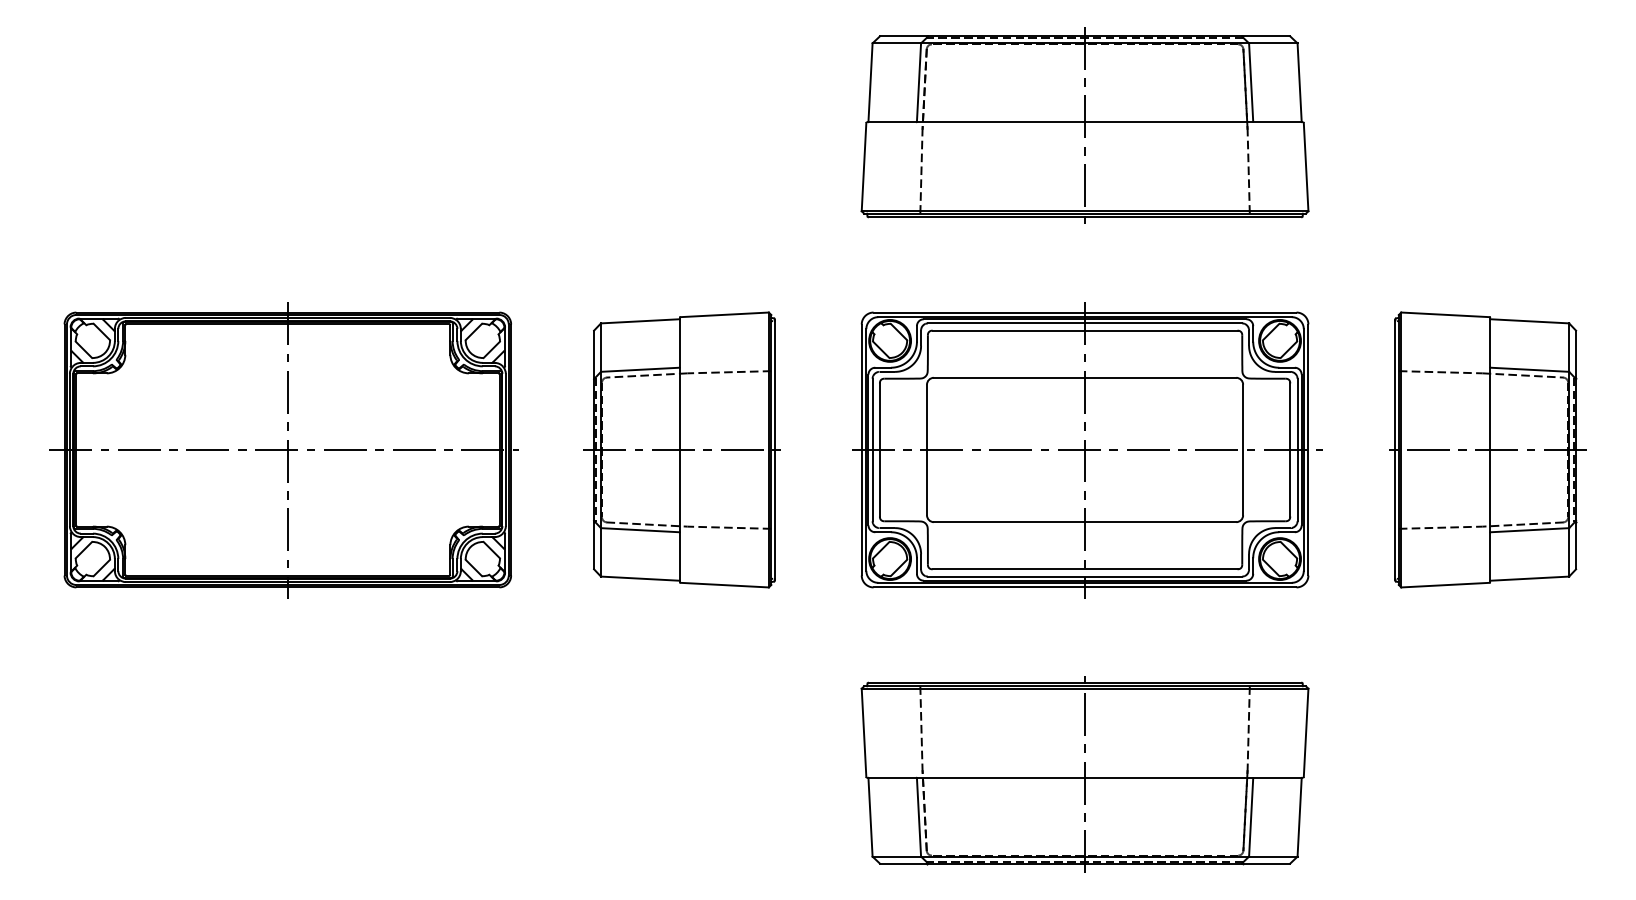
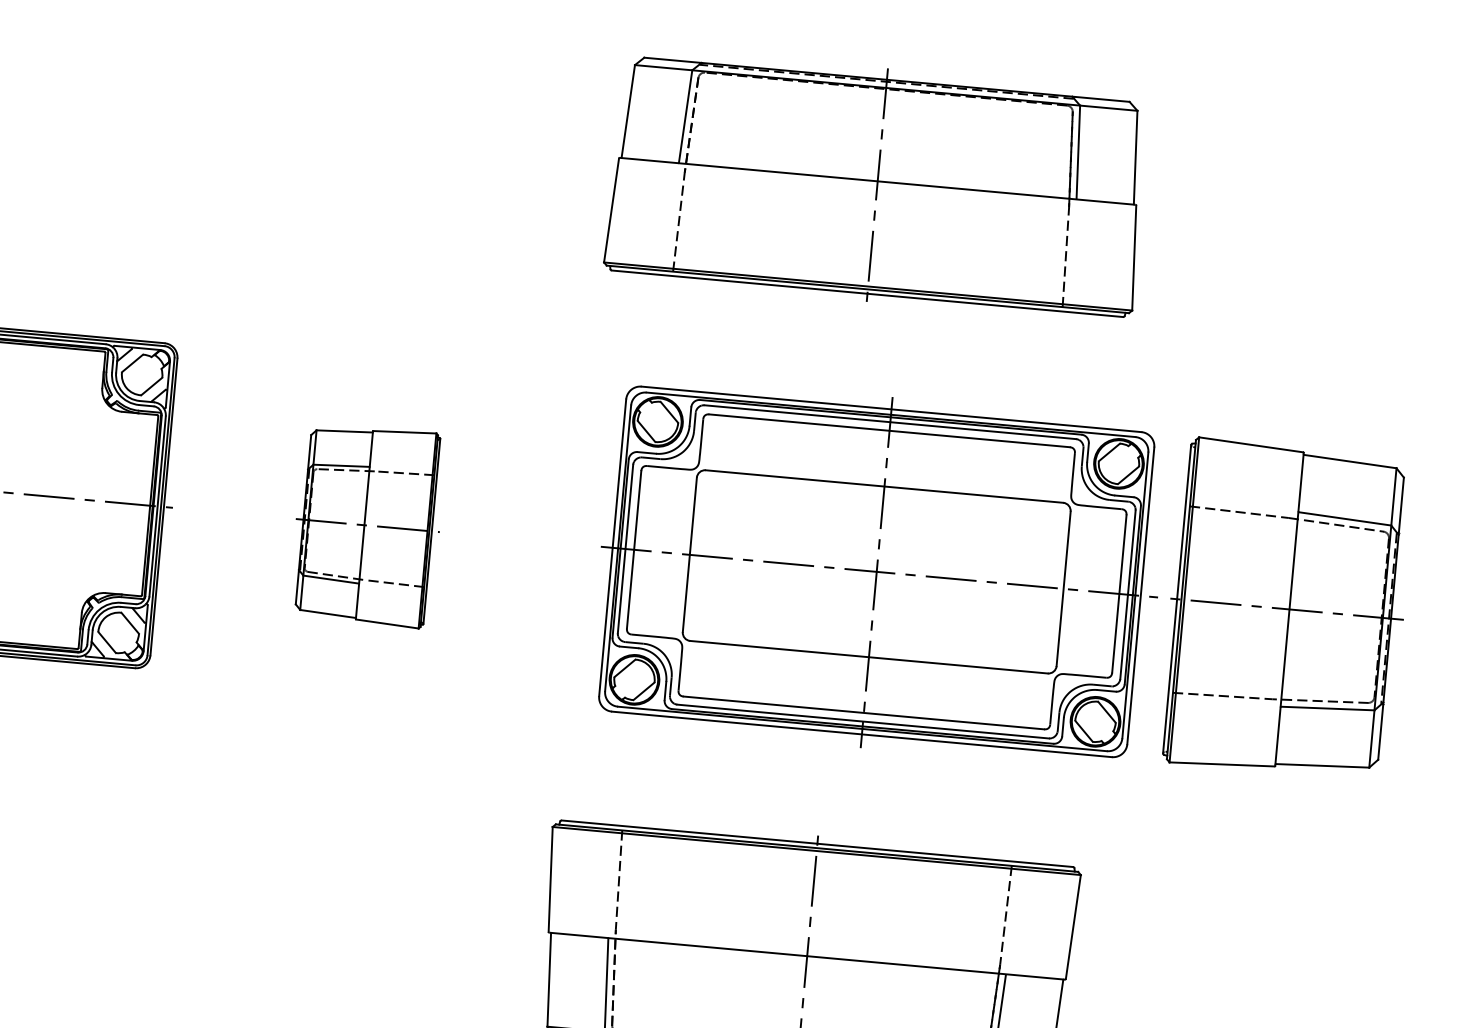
part: (681, 449) -> (365, 524), size x0.6
part: (1487, 449) -> (1286, 608), moved
part: (1087, 450) -> (879, 572), moved

